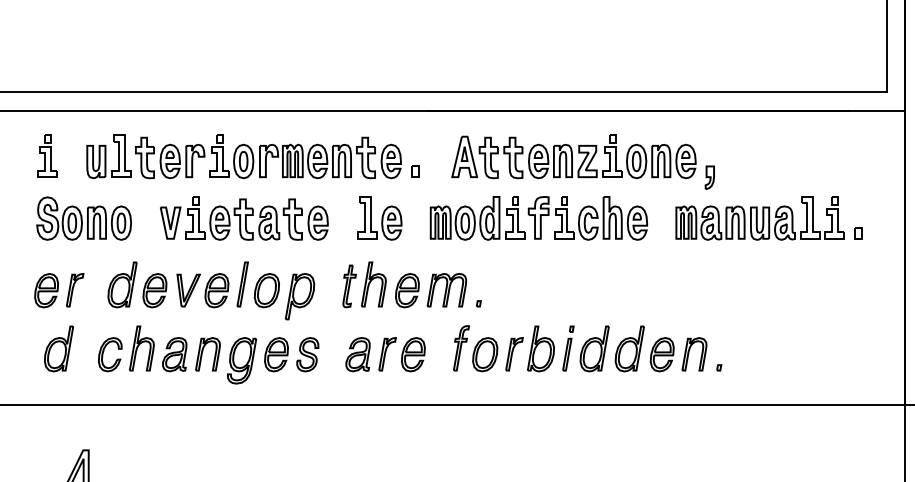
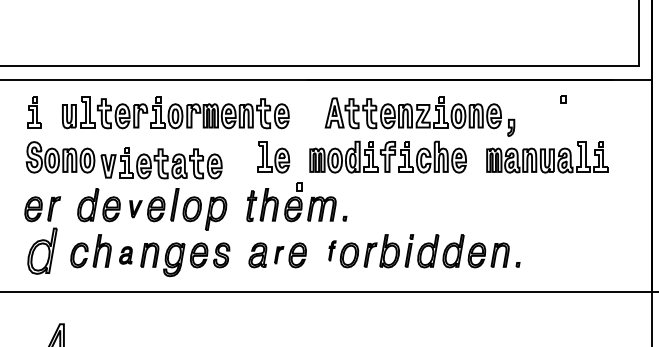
part: (415, 171) -> (299, 186), moved
part: (244, 218) -> (161, 163), moved
part: (858, 233) -> (563, 99), moved
part: (188, 290) -> (135, 209), size x0.7
part: (58, 348) -> (42, 250), size x1.4
part: (461, 348) -> (332, 250), size x0.6
part: (174, 354) -> (125, 255), size x0.7
part: (387, 354) -> (279, 255), size x0.7

